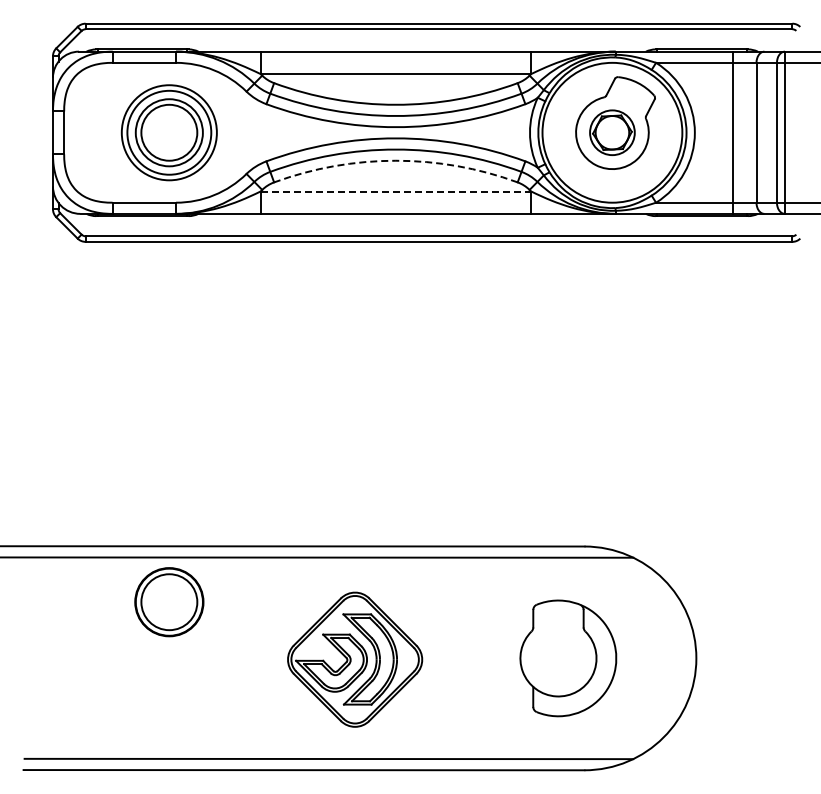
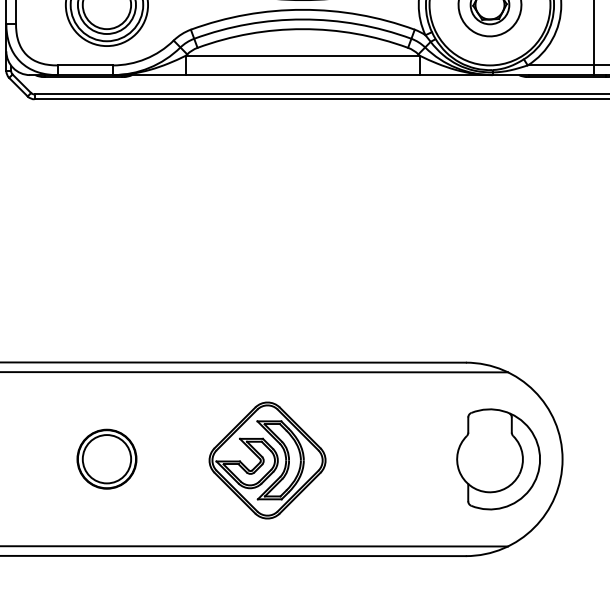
arc: (395, 160) -> (302, 28), dashed -> solid
line: (396, 191) -> (303, 55), dashed -> solid
part: (169, 602) -> (107, 459), moved
part: (568, 658) -> (498, 459), moved

